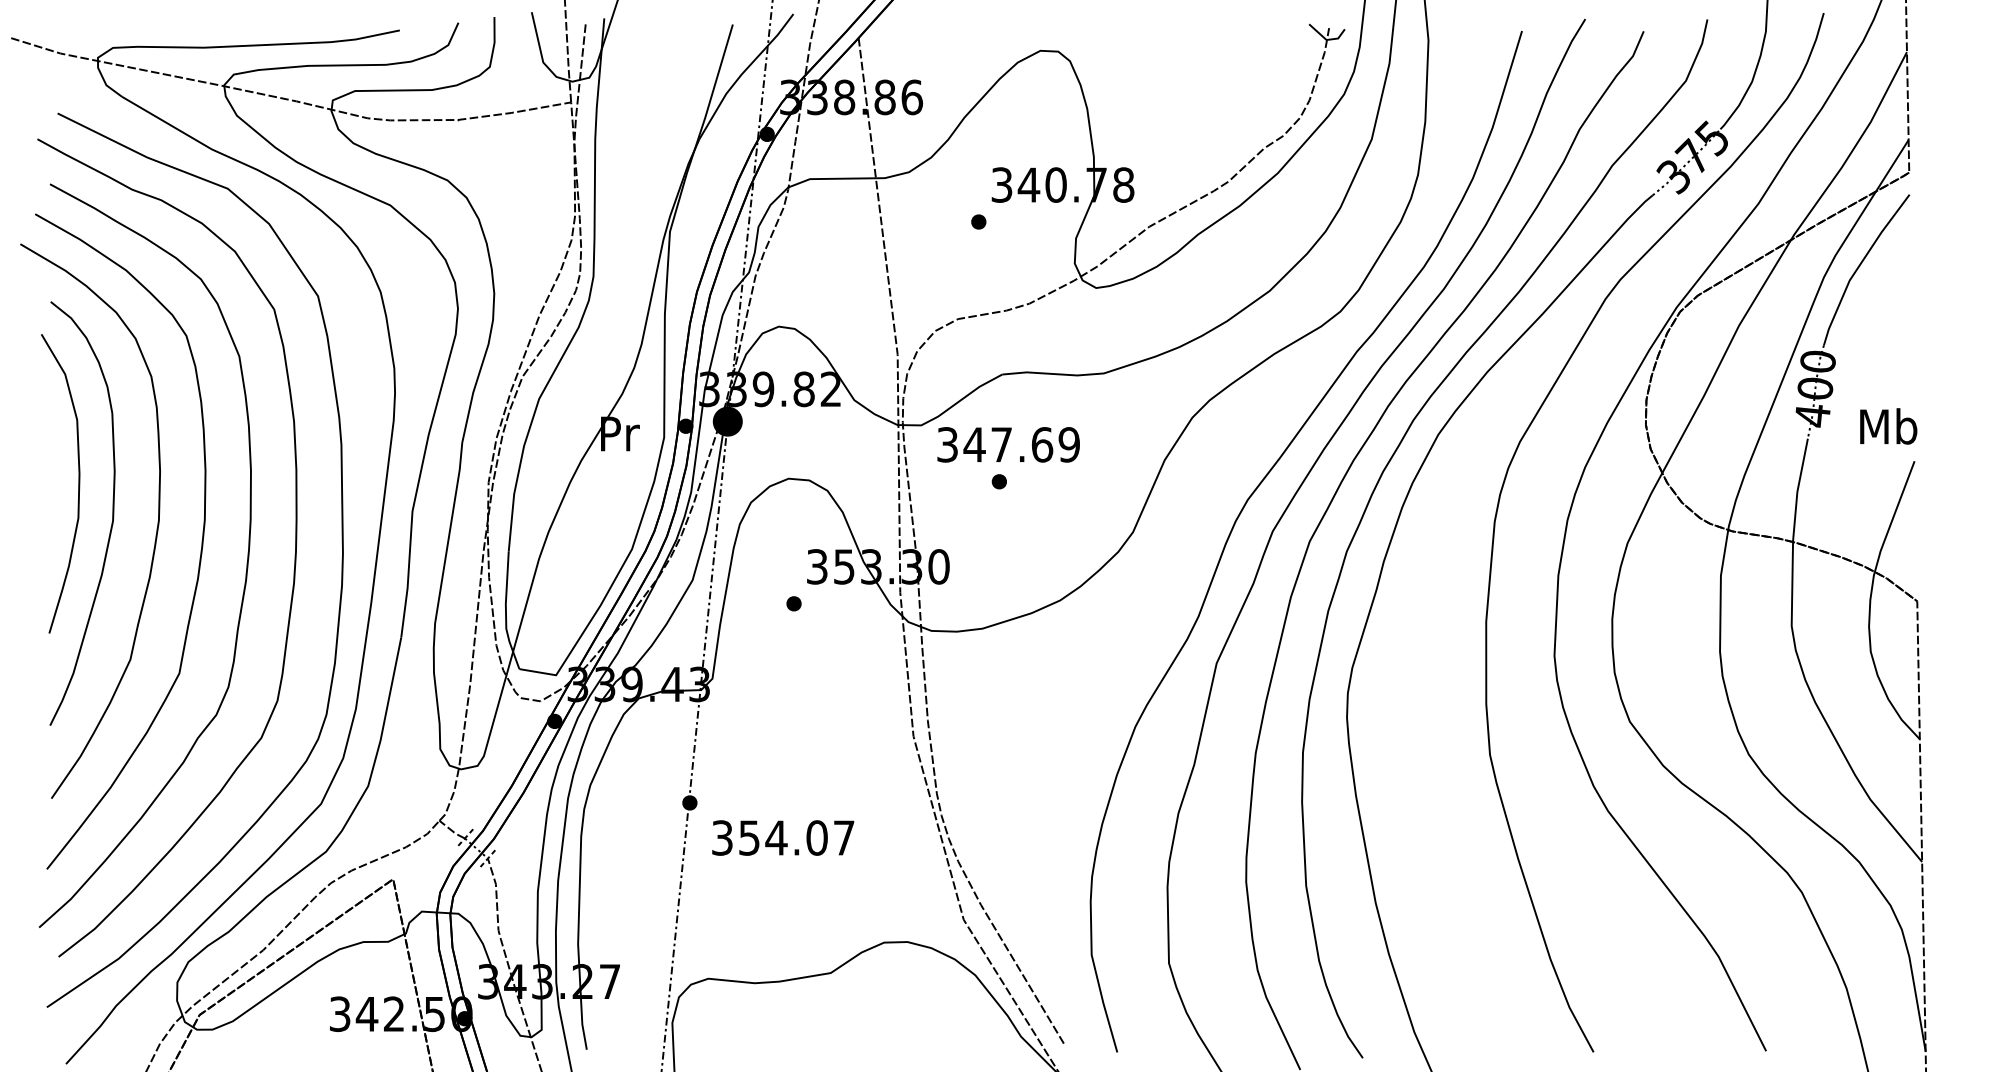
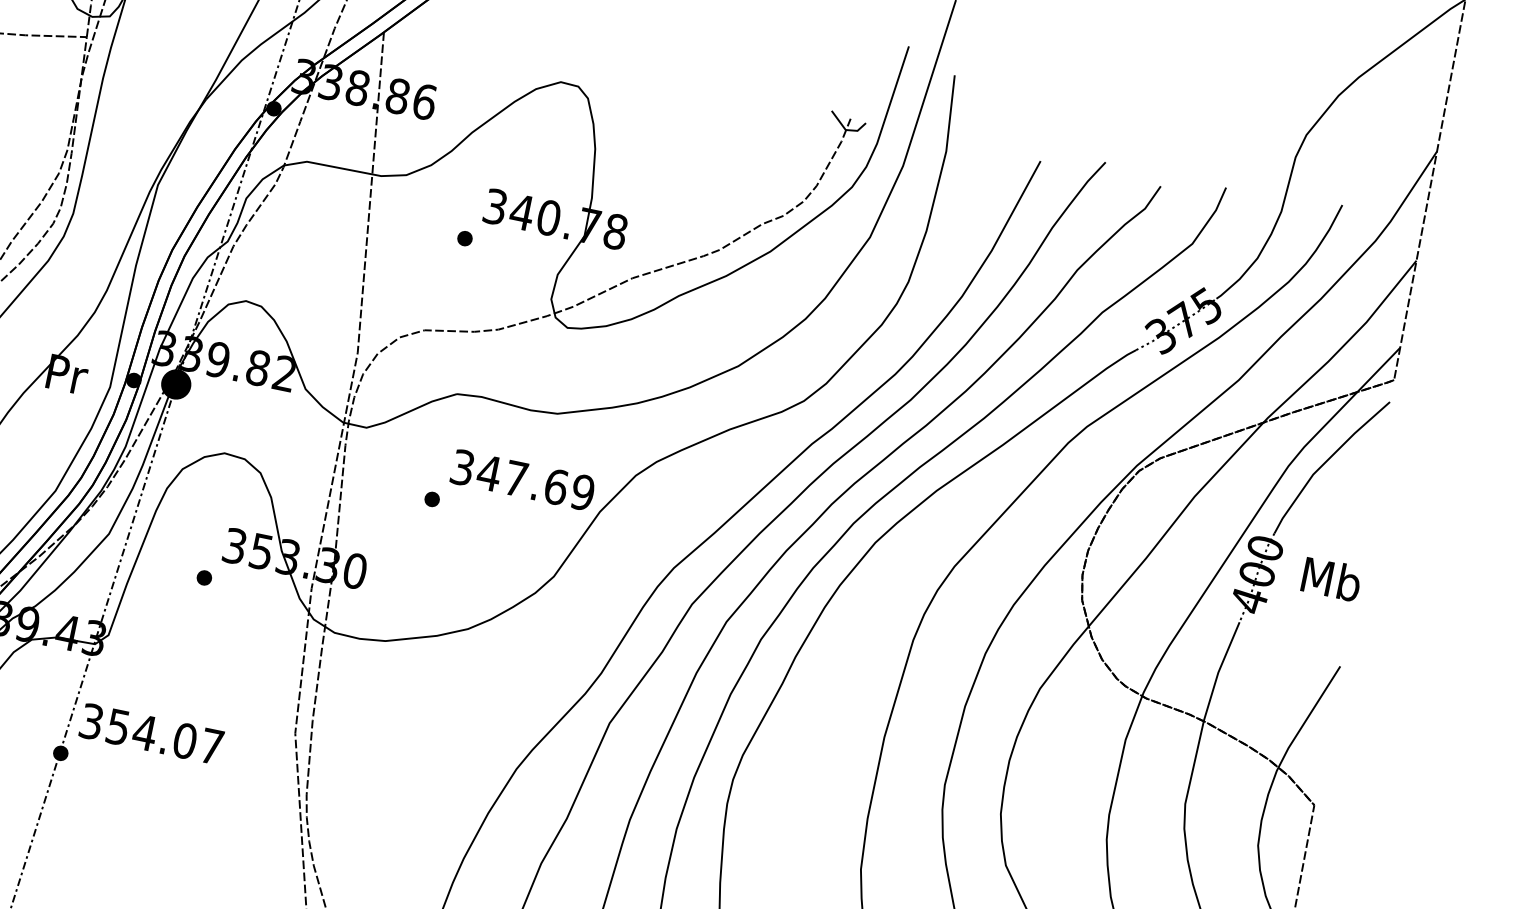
text: (1888, 426) -> (1331, 579), moved
text: (1008, 444) -> (522, 479), moved
text: (783, 837) -> (152, 733), moved

